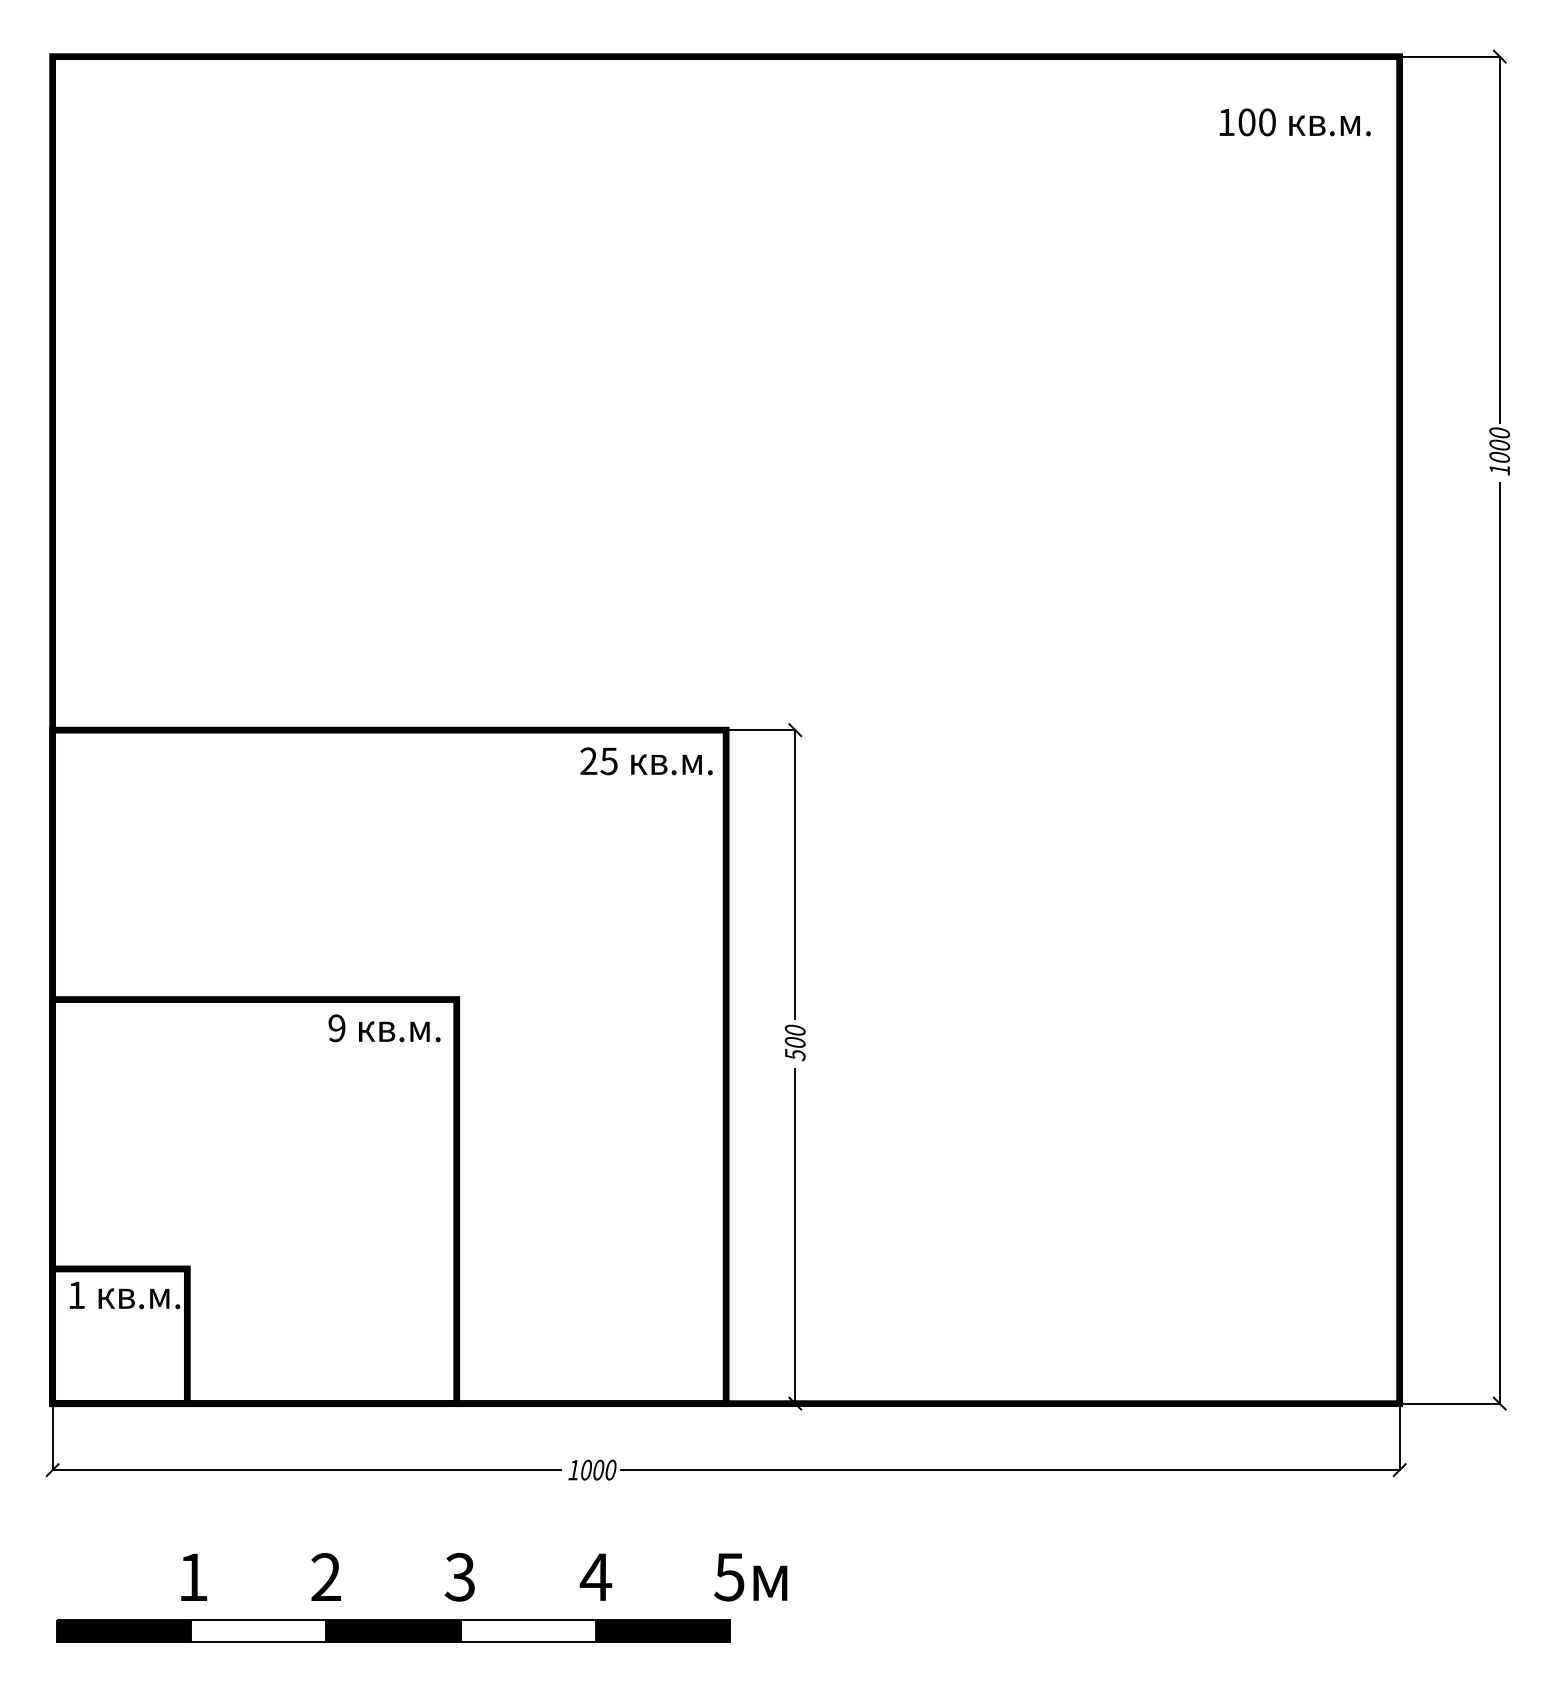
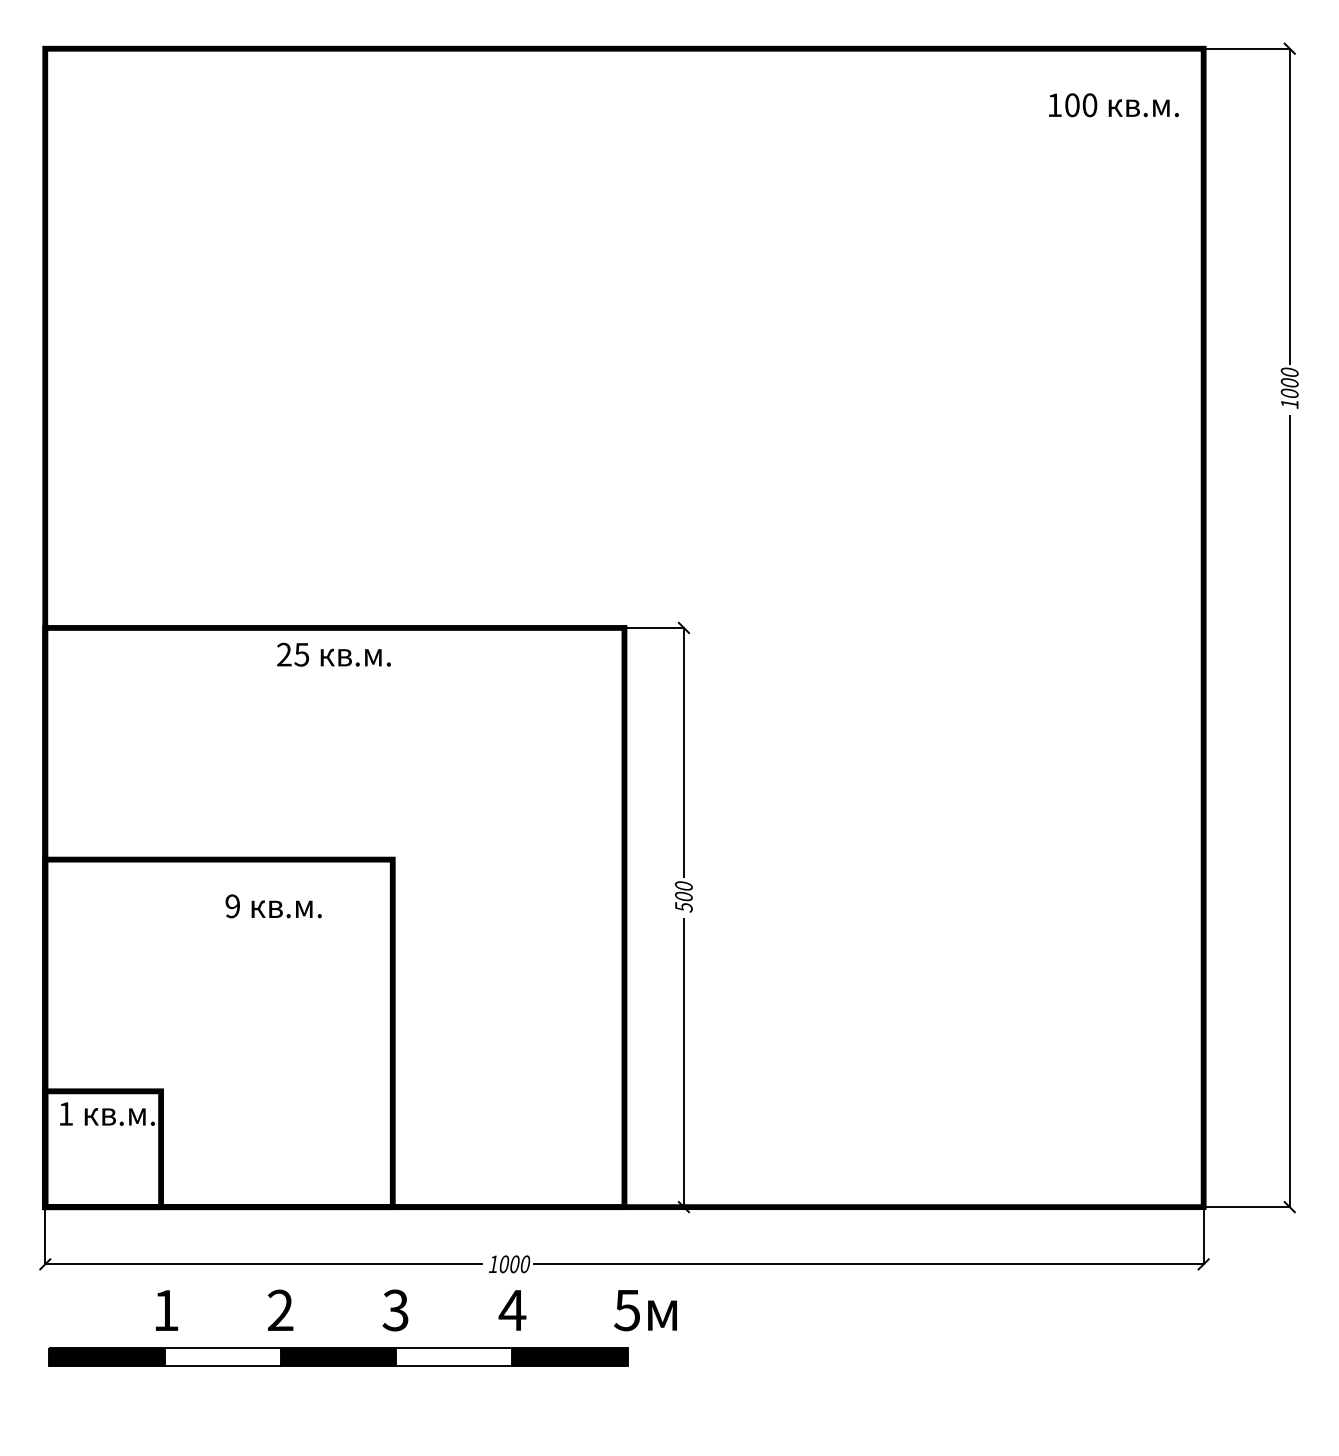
text: (645, 761) -> (333, 654), moved
text: (384, 1028) -> (273, 906), moved
part: (421, 1620) -> (362, 1347), moved

